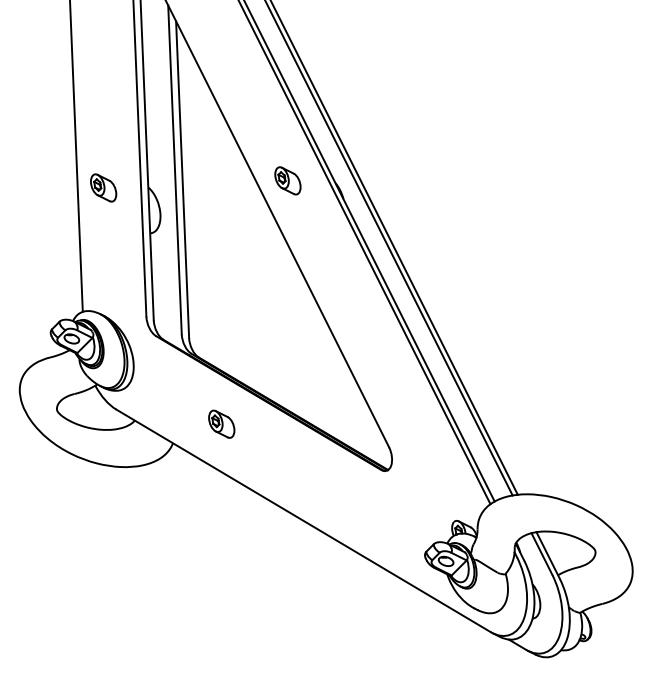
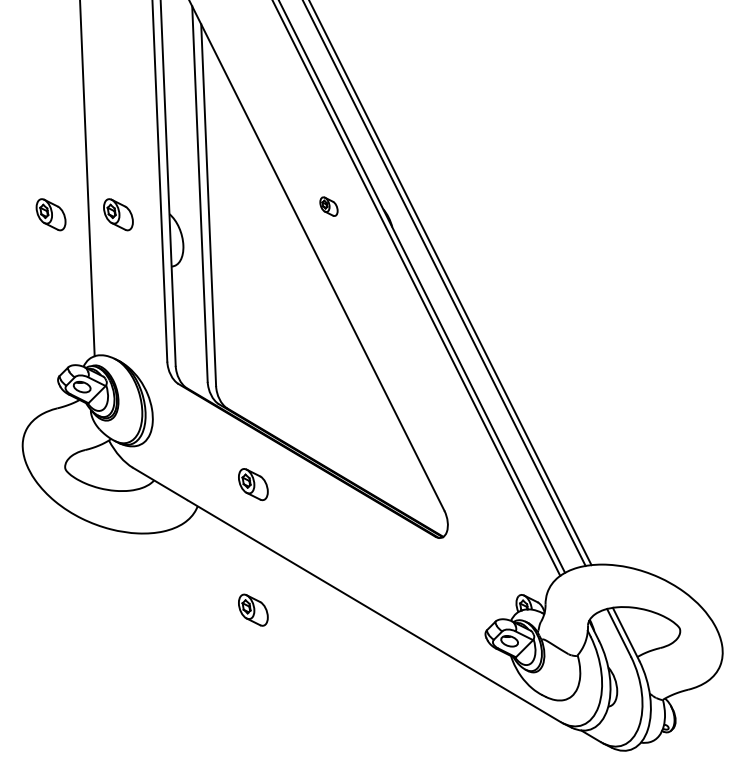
part: (287, 180) -> (328, 206), size x0.6
part: (44, 187) -> (50, 214), added
part: (221, 533) -> (253, 609), added

